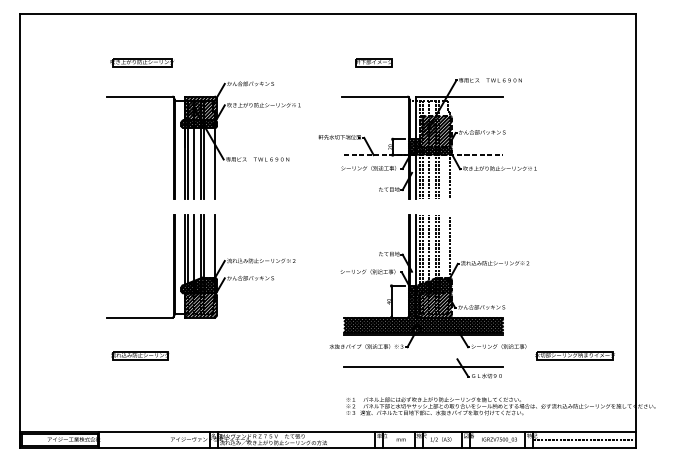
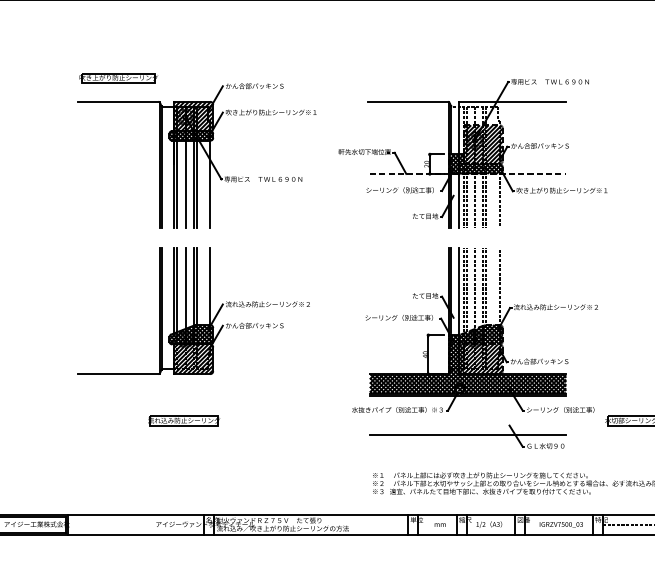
part: (142, 62) -> (118, 78), moved
part: (373, 62) -> (406, 59), removed
part: (140, 355) -> (184, 420), moved

